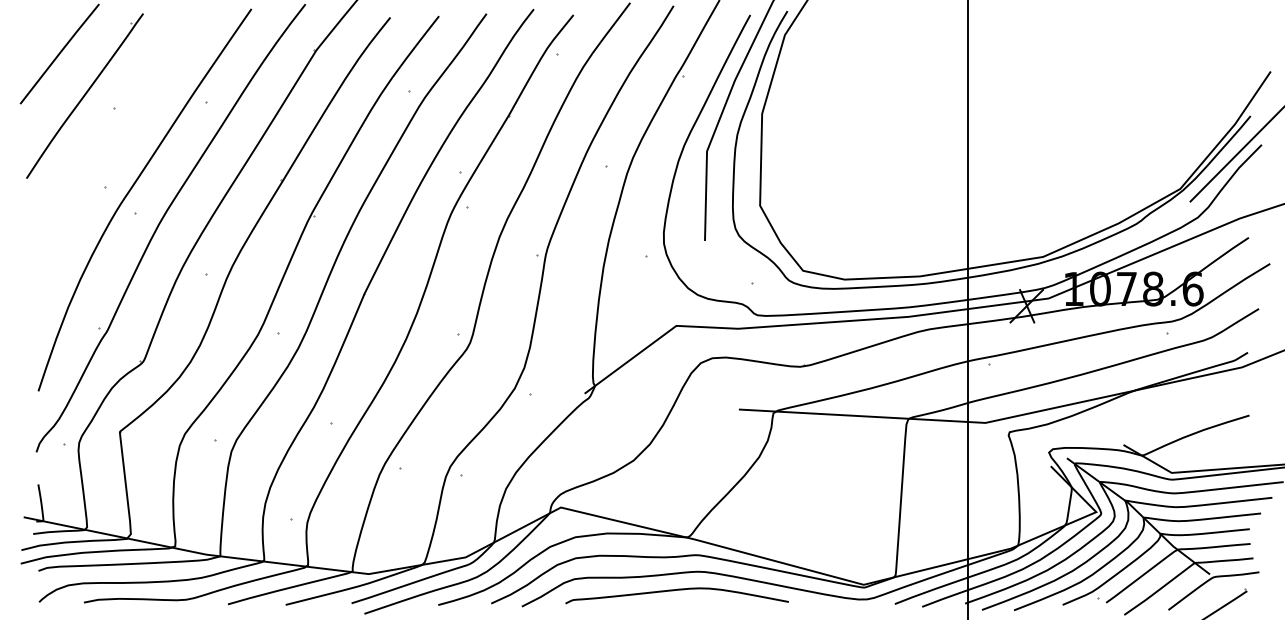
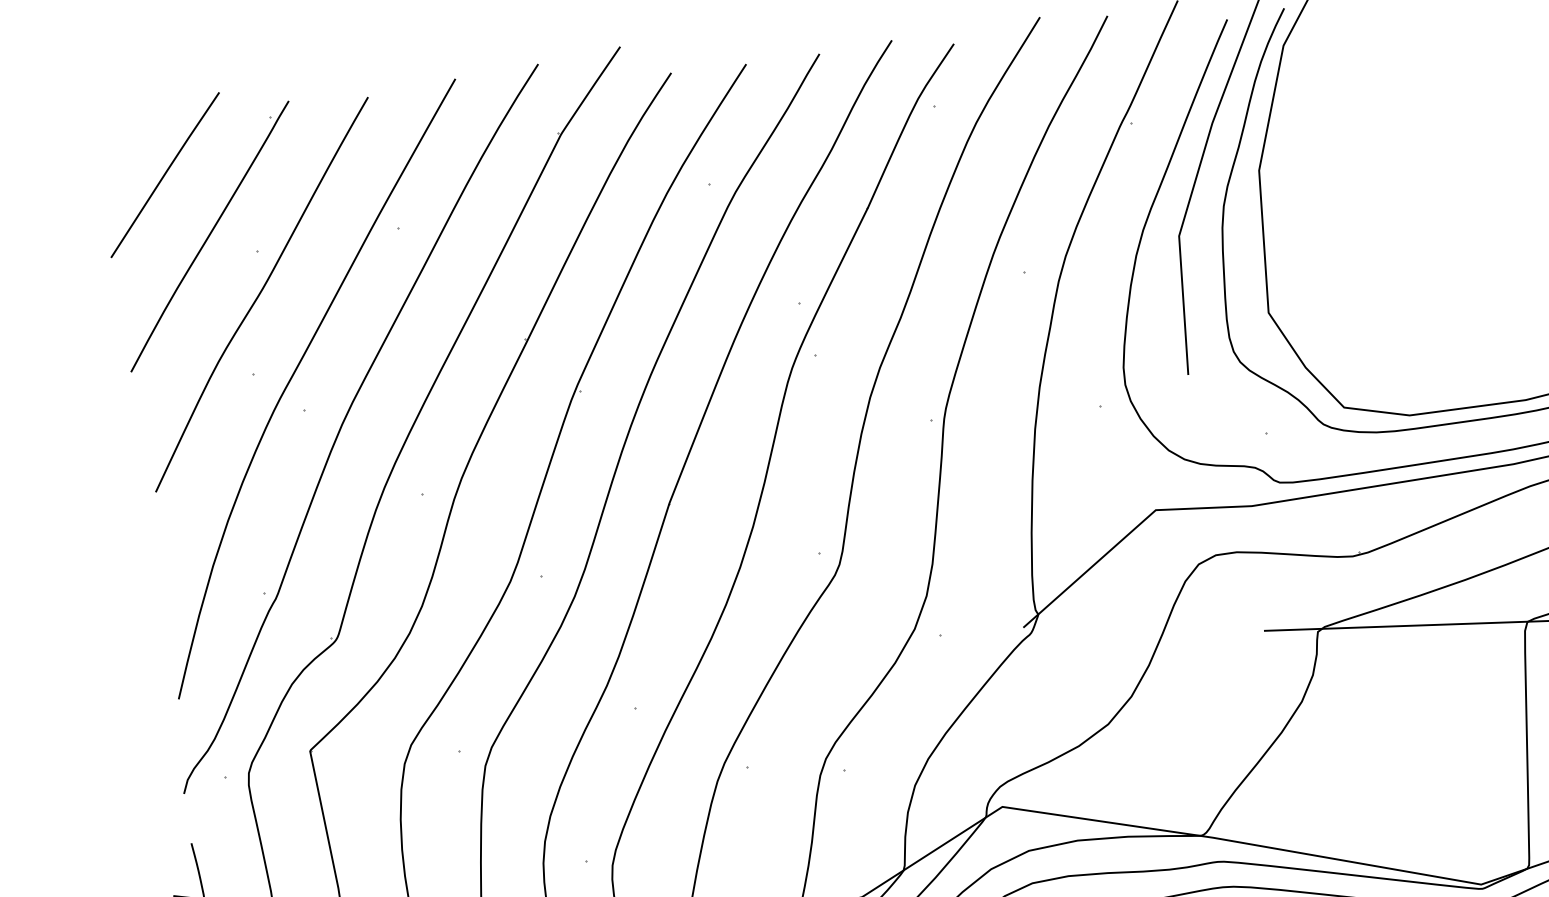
curve: (114, 136) -> (261, 294), added

